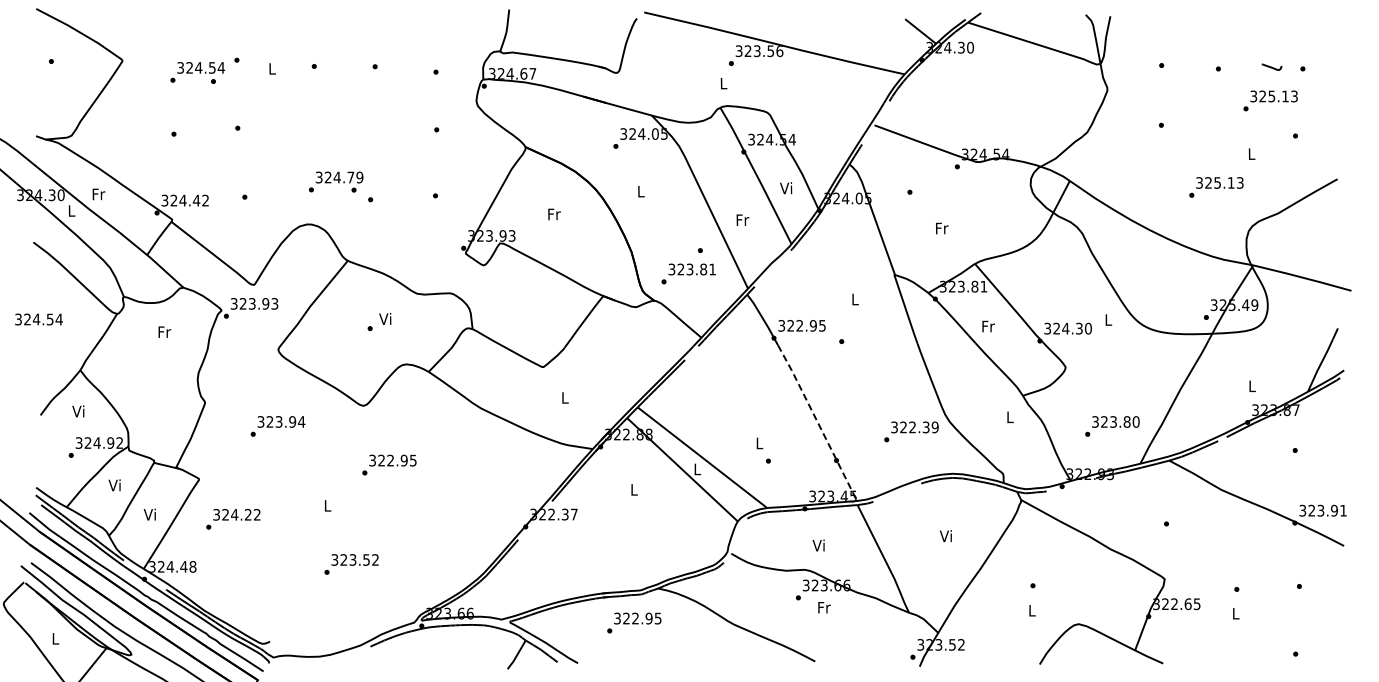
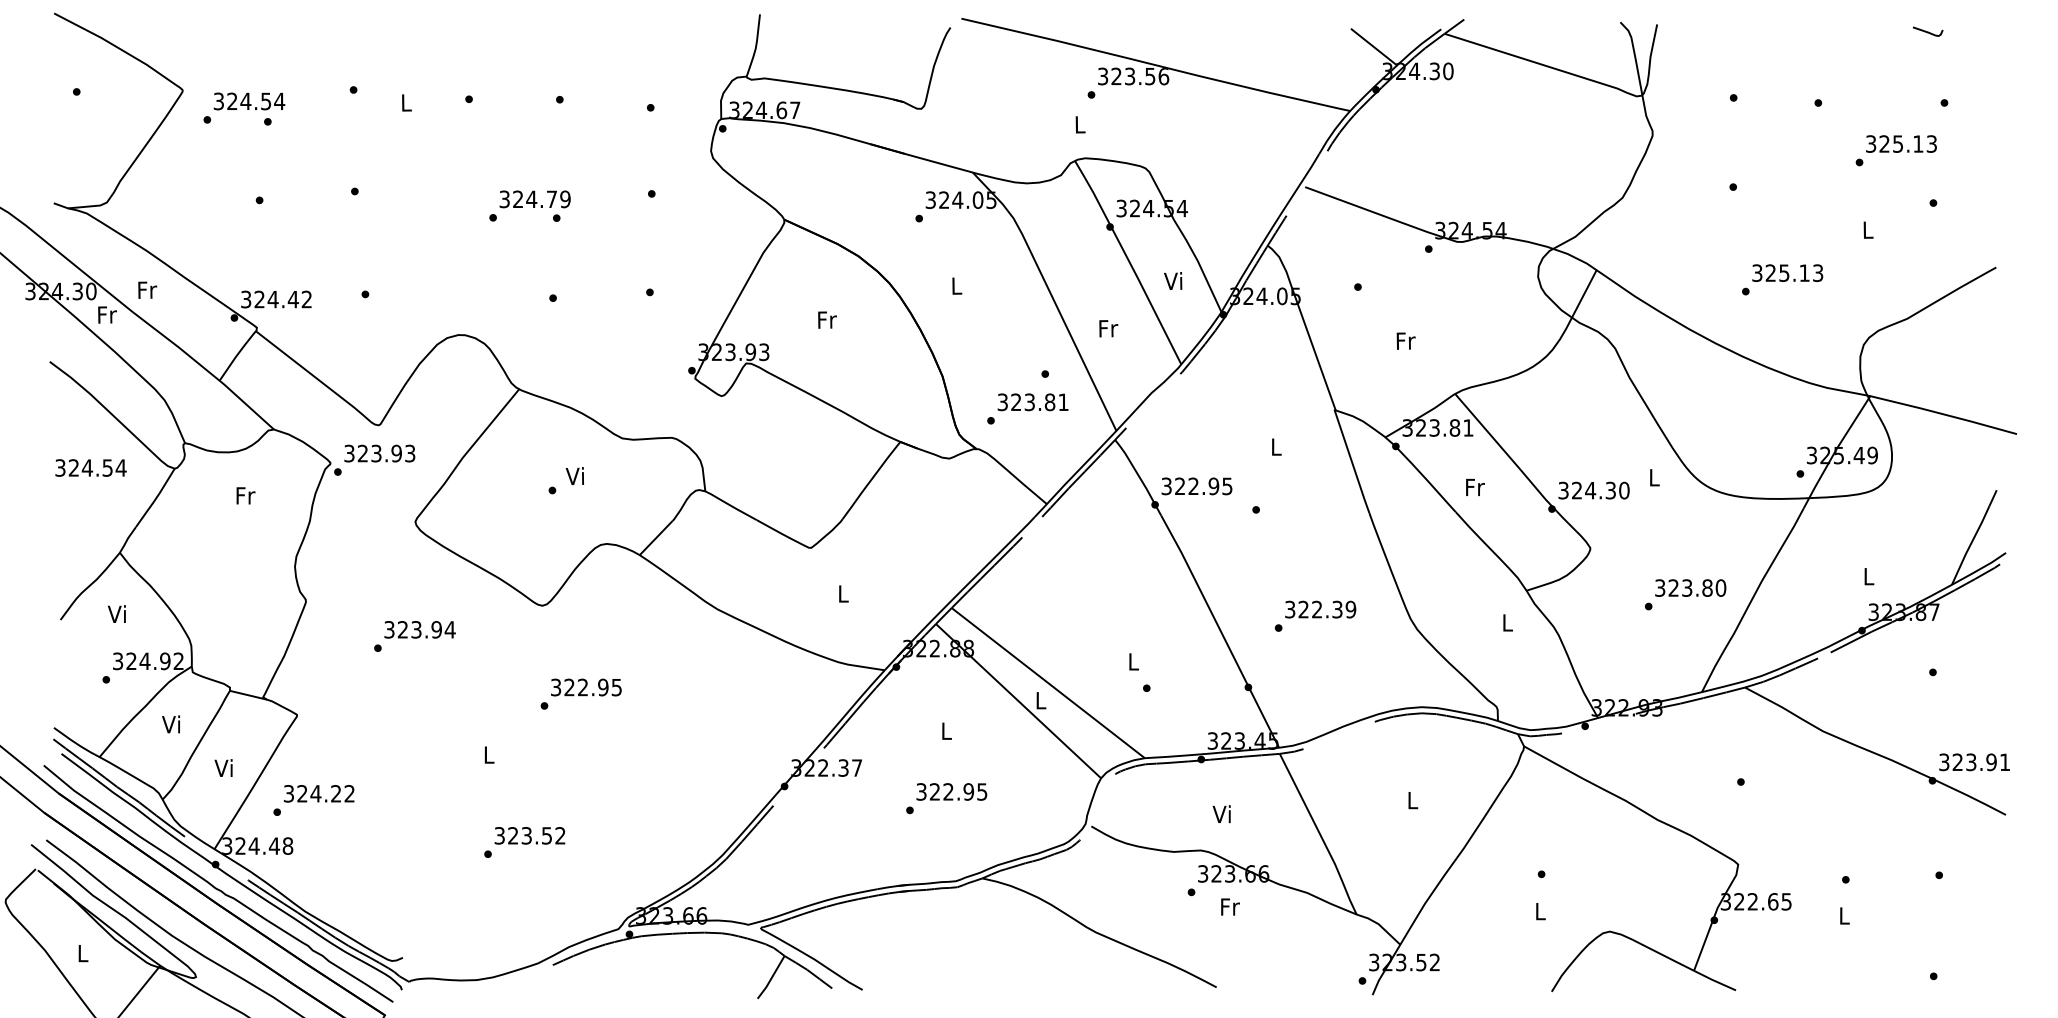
curve: (1271, 66) -> (1927, 30), moved
text: (197, 72) -> (243, 108), moved
text: (336, 181) -> (530, 205), moved
text: (1216, 187) -> (1782, 279), moved
text: (71, 210) -> (106, 314), L -> Fr
text: (38, 319) -> (90, 467), moved
line: (817, 422) -> (1220, 630), dashed -> solid
text: (1112, 426) -> (1685, 594), moved
text: (911, 431) -> (1315, 615), moved
text: (233, 519) -> (314, 800), moved
text: (945, 536) -> (1411, 800), Vi -> L
text: (634, 622) -> (946, 797), moved

